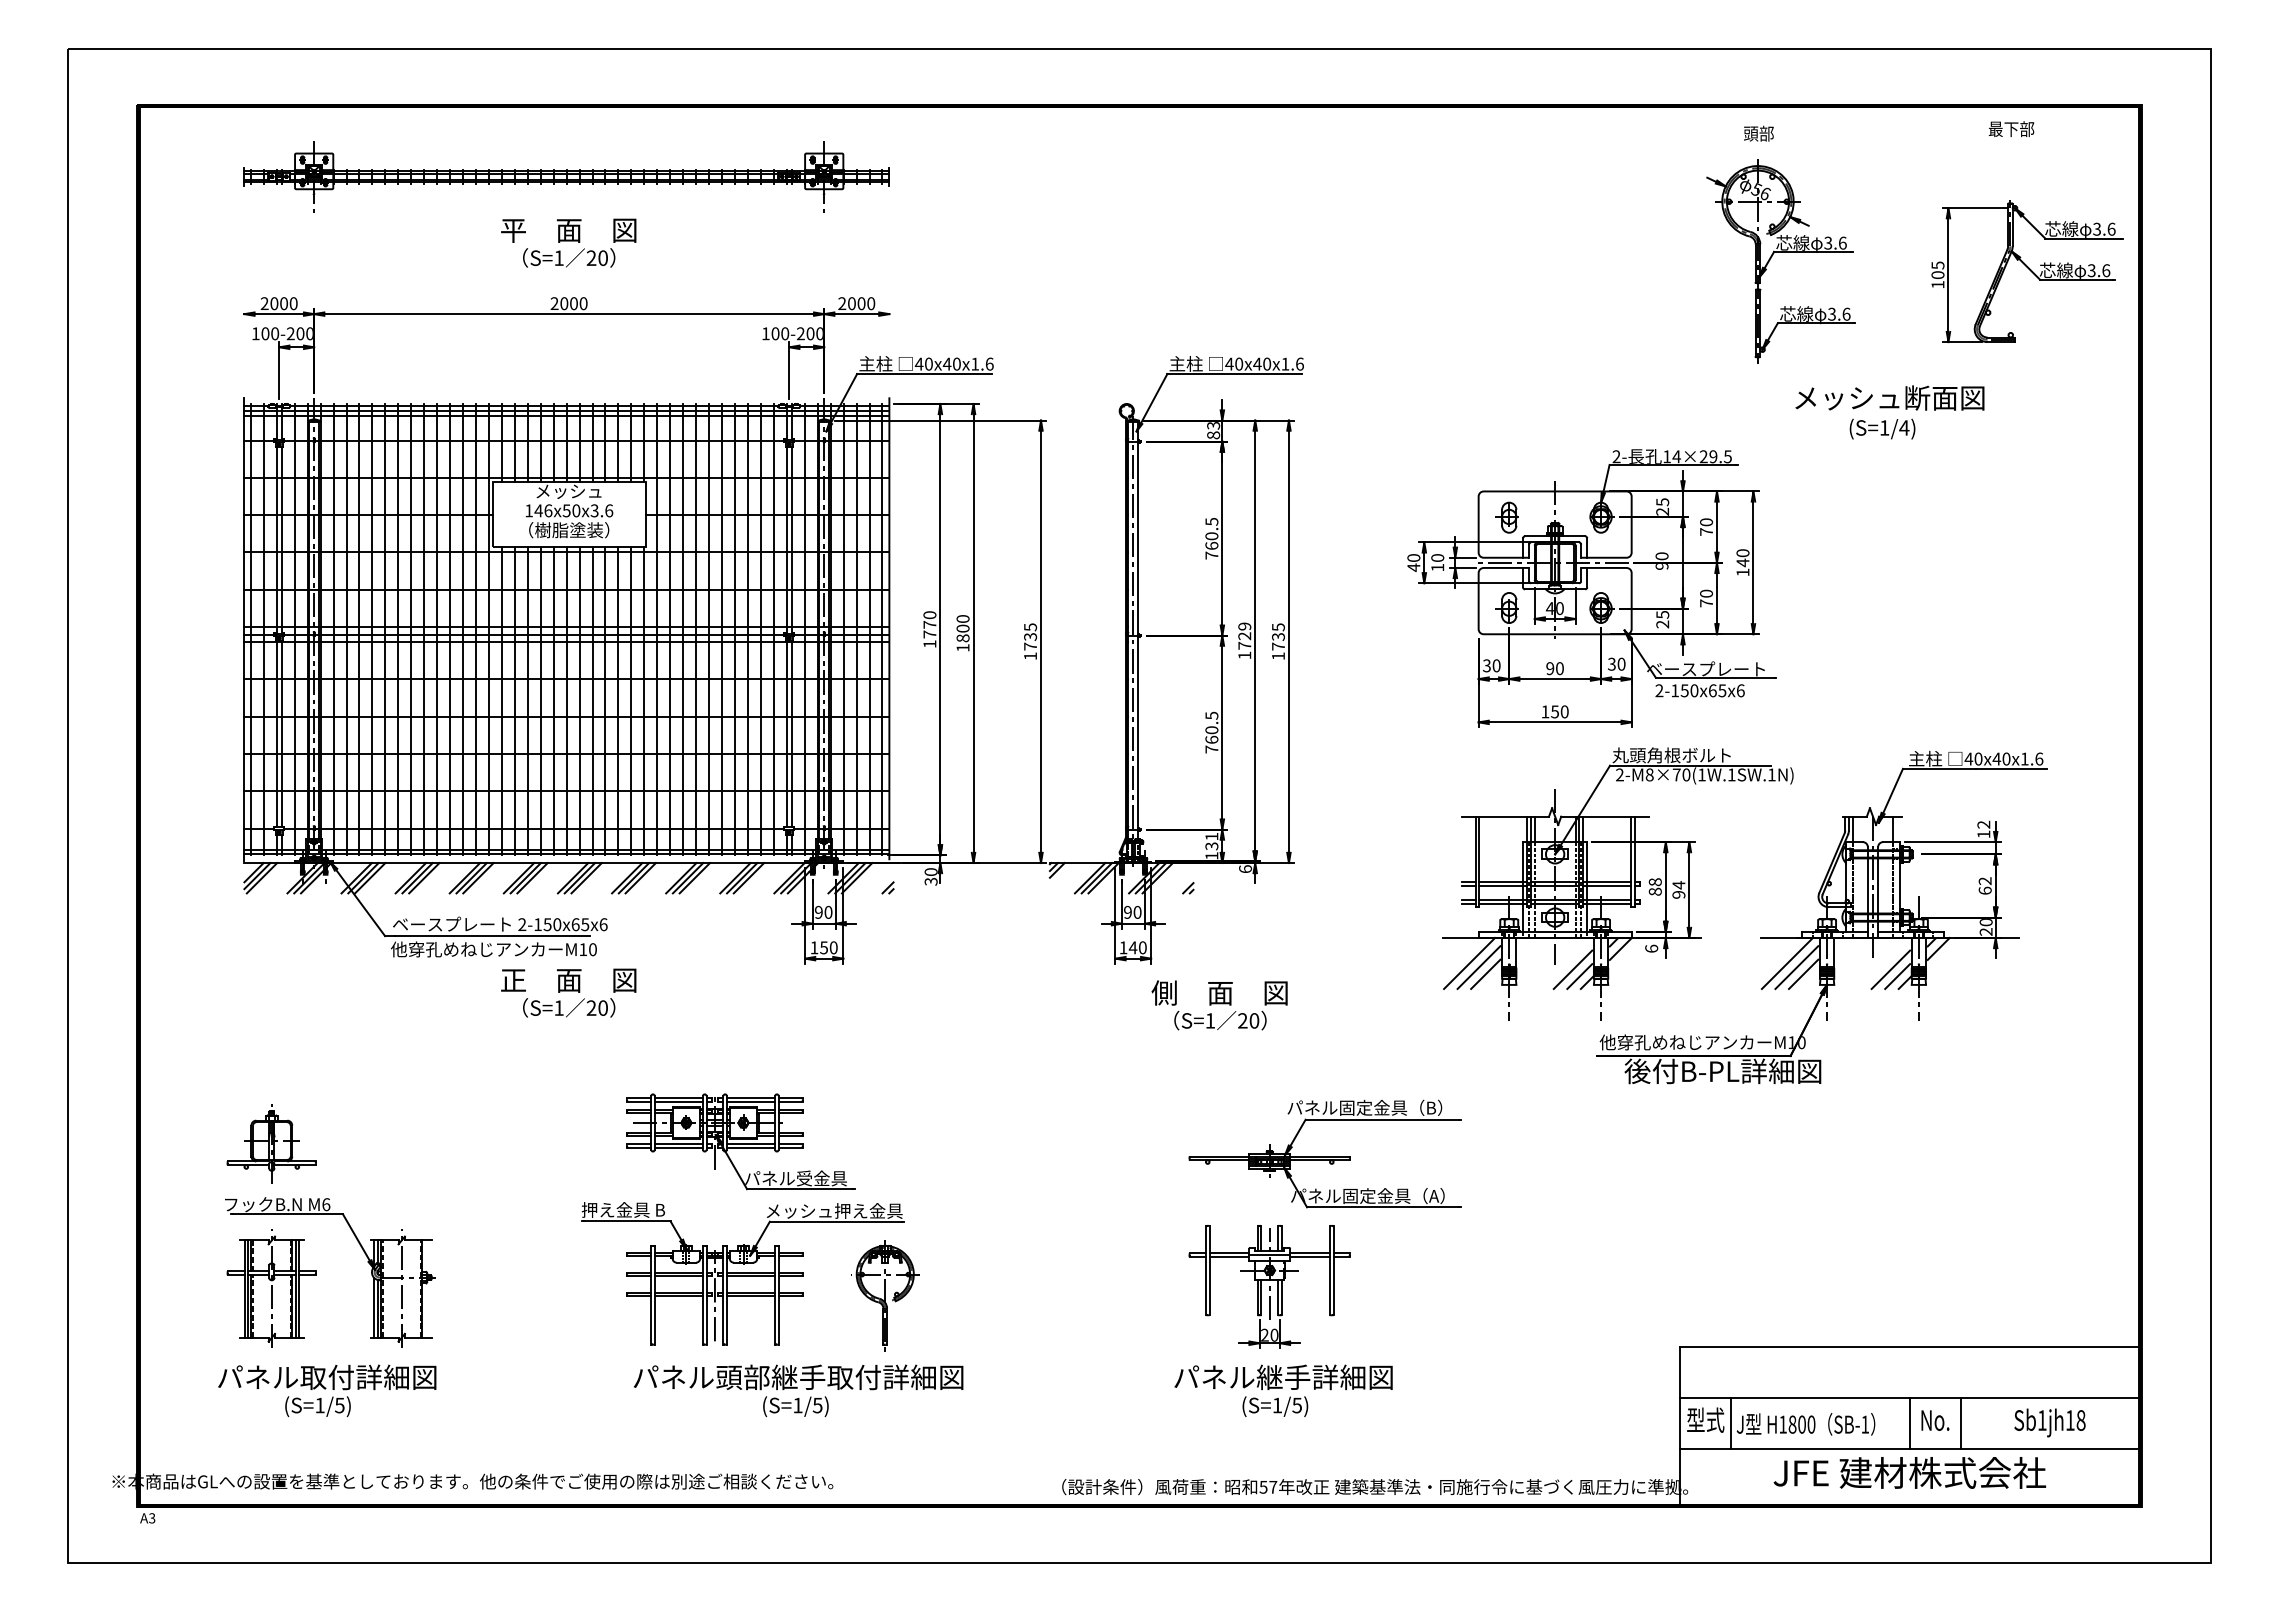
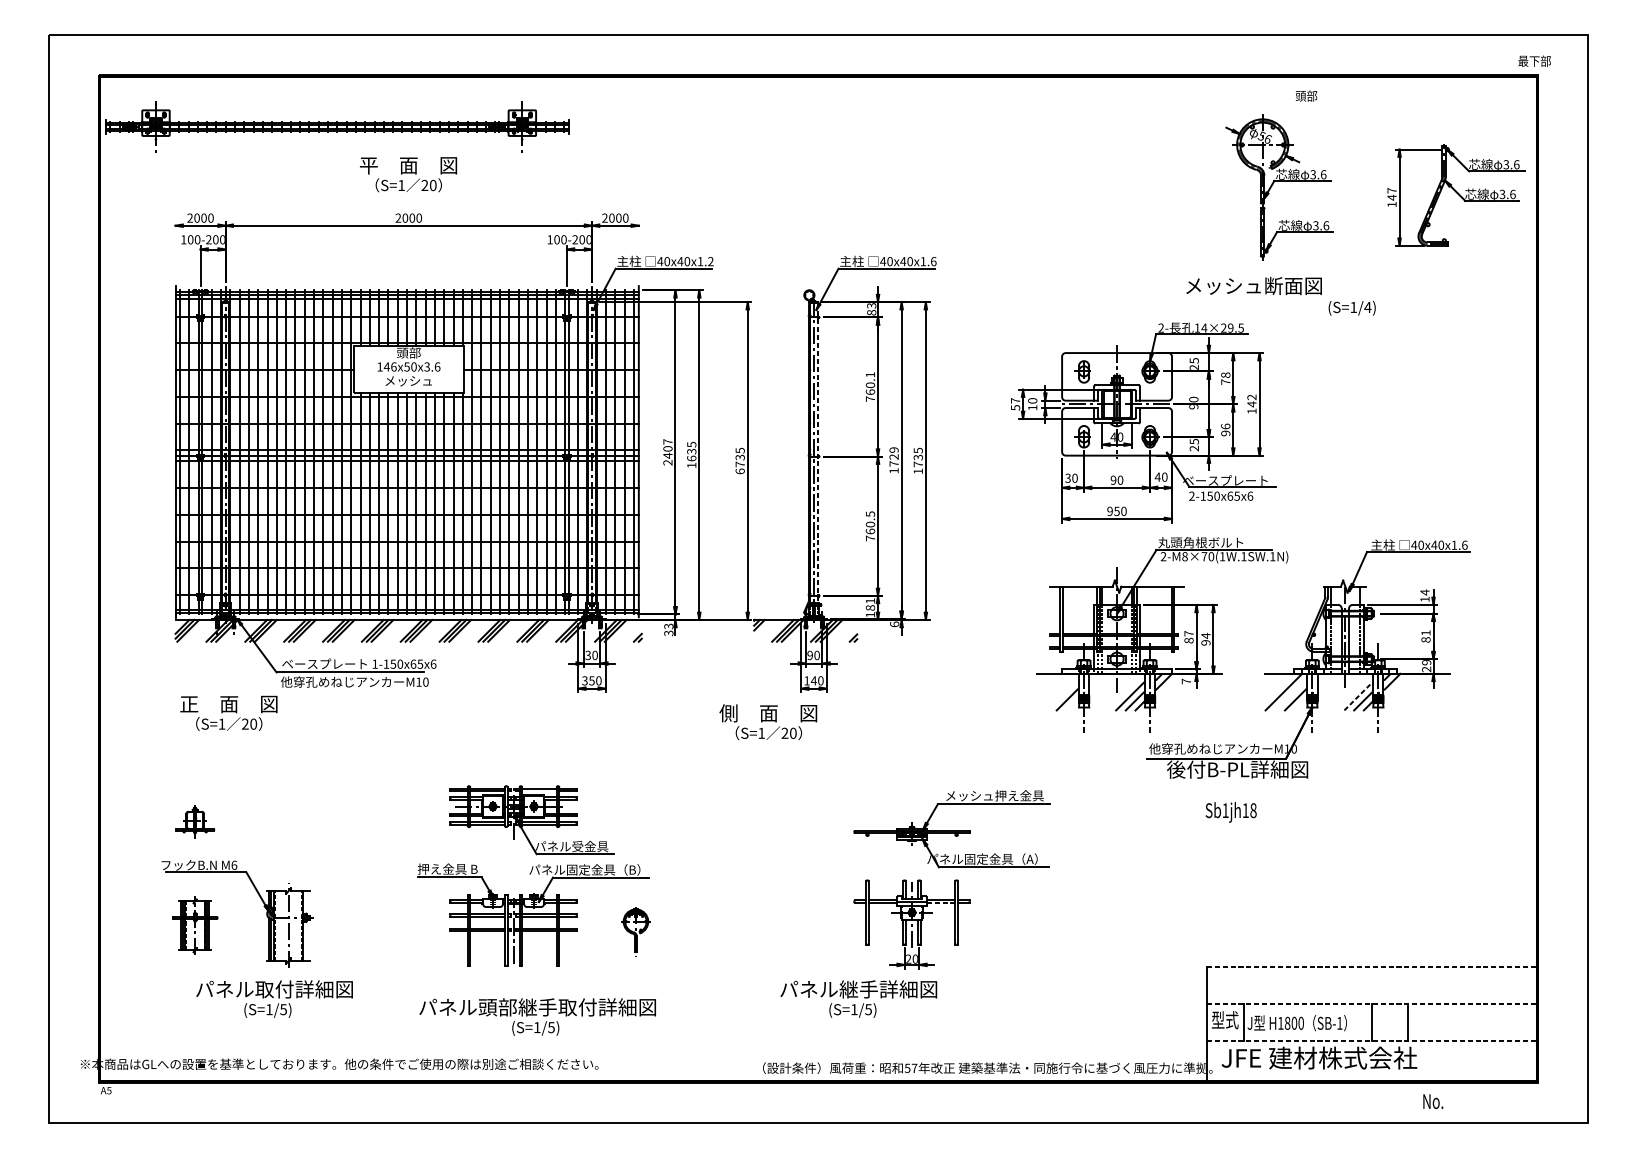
text: (2011, 129) -> (1534, 61), moved
text: (1758, 133) -> (1306, 95), moved
part: (566, 176) -> (337, 126), moved
text: (1937, 270) -> (1391, 194), 105 -> 147
text: (989, 363) -> (710, 261), 40x40x1.6 -> 40x40x1.2
text: (1889, 397) -> (1253, 285), moved
text: (568, 491) -> (408, 353), メッシュ -> 頭部
text: (1211, 521) -> (870, 374), 760.5 -> 760.1
text: (1706, 522) -> (1225, 375), 70 -> 78
text: (569, 530) -> (409, 381), （樹脂塗装） -> メッシュ
text: (1742, 553) -> (1251, 397), 140 -> 142
text: (1413, 563) -> (1015, 404), 40 -> 57
text: (1706, 598) -> (1225, 429), 70 -> 96
text: (962, 628) -> (691, 451), 1800 -> 1635
text: (929, 629) -> (667, 452), 1770 -> 2407
line: (1138, 631) -> (817, 453), solid -> dashed
text: (1030, 656) -> (740, 471), 1735 -> 6735
text: (1611, 663) -> (1157, 476), 30 -> 40
text: (1545, 711) -> (1110, 511), 150 -> 950
text: (1983, 824) -> (1424, 592), 12 -> 14
text: (1211, 846) -> (870, 608), 131 -> 181
text: (930, 872) -> (668, 626), 30 -> 33
text: (1654, 882) -> (1188, 633), 88 -> 87
text: (1984, 885) -> (1425, 636), 62 -> 81
text: (818, 912) -> (587, 655), 90 -> 30
text: (1985, 922) -> (1426, 662), 20 -> 29
text: (522, 924) -> (375, 664), 2-150x65x6 -> 1-150x65x6
text: (814, 947) -> (585, 680), 150 -> 350
text: (1651, 948) -> (1186, 681), 6 -> 7
line: (1469, 963) -> (1055, 692), removed
line: (1478, 967) -> (1062, 695), removed
line: (1796, 967) -> (1290, 695), removed
line: (1891, 969) -> (1358, 696), solid -> dashed
text: (568, 992) -> (228, 712), moved
text: (1219, 1005) -> (768, 722), moved
line: (750, 1101) -> (539, 791), removed
text: (1370, 1107) -> (984, 795), パネル固定金具（B） -> メッシュ押え金具
part: (271, 1143) -> (195, 821), size x0.6
text: (819, 1211) -> (588, 870), メッシュ押え金具 -> パネル固定金具（B）
line: (1310, 1257) -> (941, 903), solid -> dashed
part: (271, 1288) -> (195, 925), size x0.7
part: (885, 1295) -> (636, 930), size x0.6
line: (1909, 1346) -> (1371, 967), solid -> dashed
text: (327, 1390) -> (274, 998), moved
text: (798, 1390) -> (537, 1016), moved
text: (1283, 1390) -> (858, 998), moved
line: (1909, 1397) -> (1371, 1003), solid -> dashed
text: (1935, 1420) -> (1433, 1101), moved
text: (2049, 1422) -> (1230, 812), moved
line: (1909, 1448) -> (1371, 1040), solid -> dashed
text: (1909, 1472) -> (1319, 1057), moved
text: (152, 1517) -> (109, 1090), A3 -> A5

